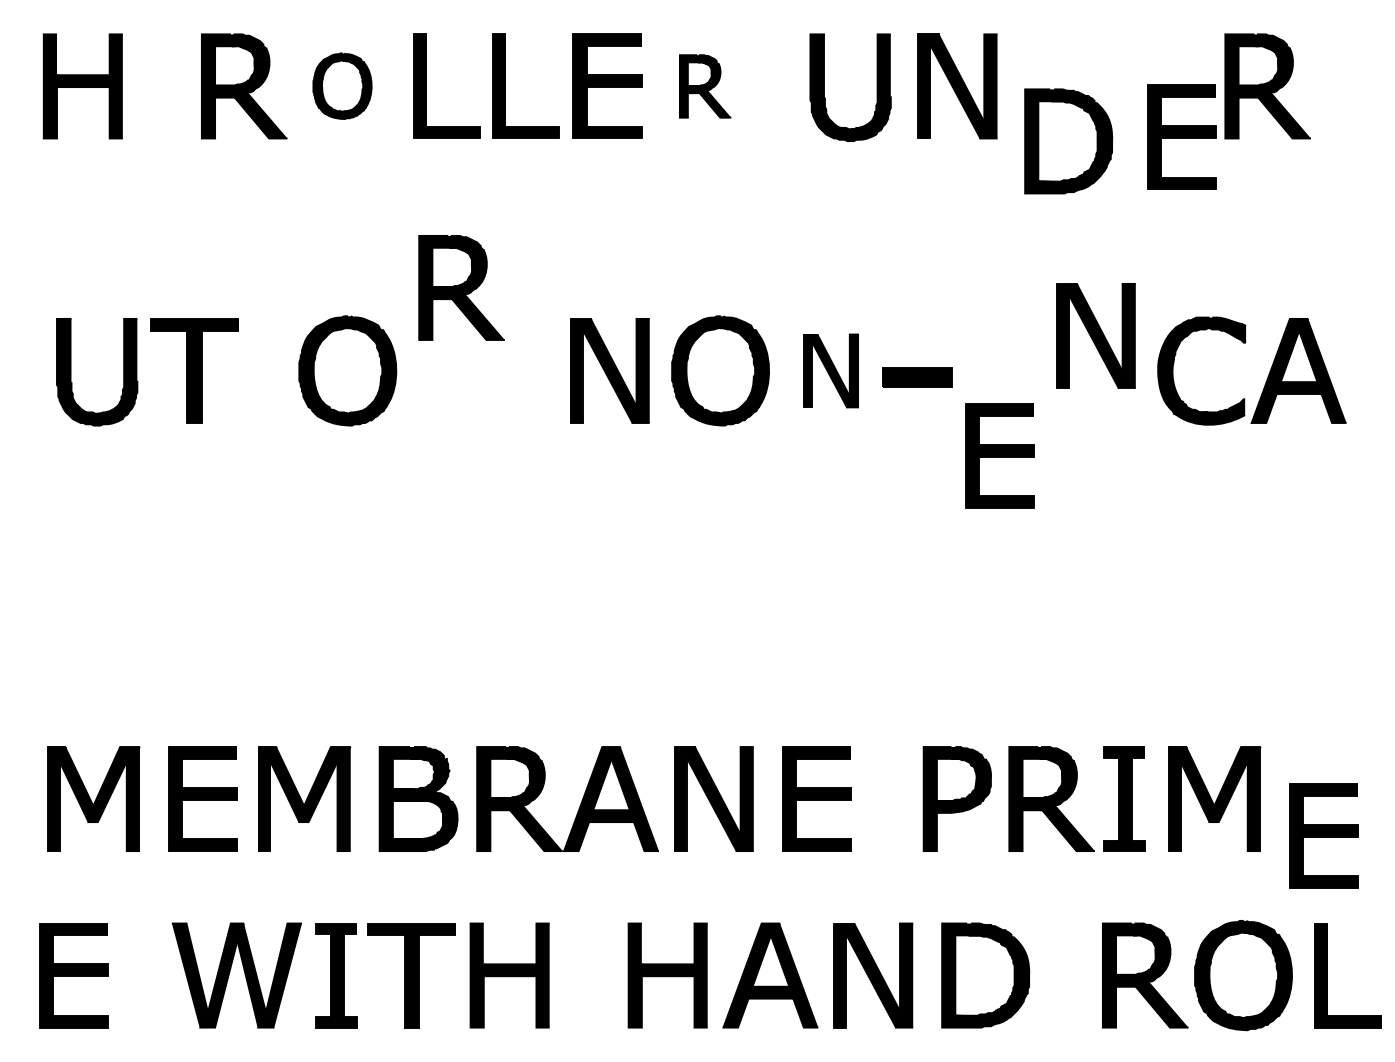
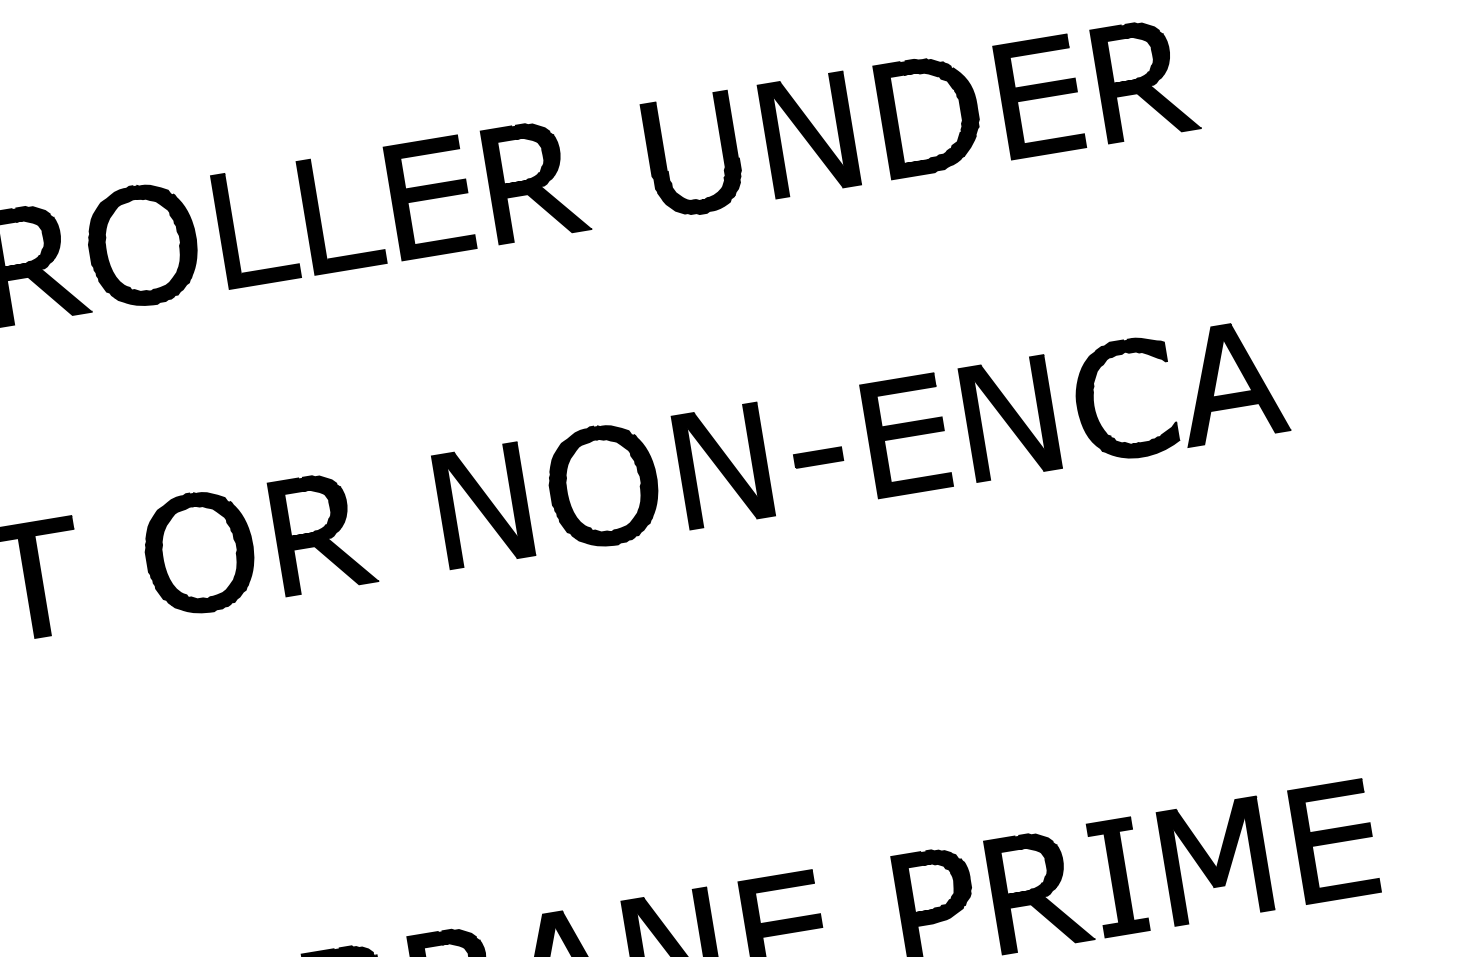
part: (342, 85) -> (142, 244), size x1.67
part: (705, 86) -> (536, 180), size x1.67
part: (1181, 136) -> (1038, 96), moved
part: (1068, 141) -> (929, 115), moved
part: (461, 287) -> (322, 531), moved
part: (1095, 335) -> (1009, 418), moved
part: (830, 370) -> (722, 465), size x1.43
part: (917, 377) -> (818, 457), size x0.62
part: (999, 455) -> (905, 435), moved
part: (1323, 835) -> (1333, 841), moved

